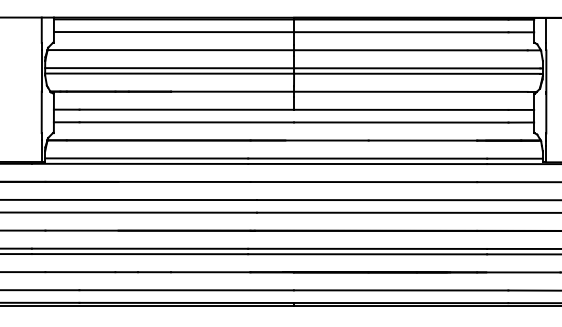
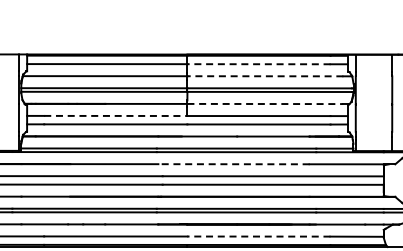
line: (400, 32) -> (258, 64), solid -> dashed
line: (411, 50) -> (265, 76), solid -> dashed
line: (411, 92) -> (265, 104), solid -> dashed
line: (186, 109) -> (115, 115), solid -> dashed
line: (364, 182) -> (234, 164), solid -> dashed
line: (400, 290) -> (258, 236), solid -> dashed

